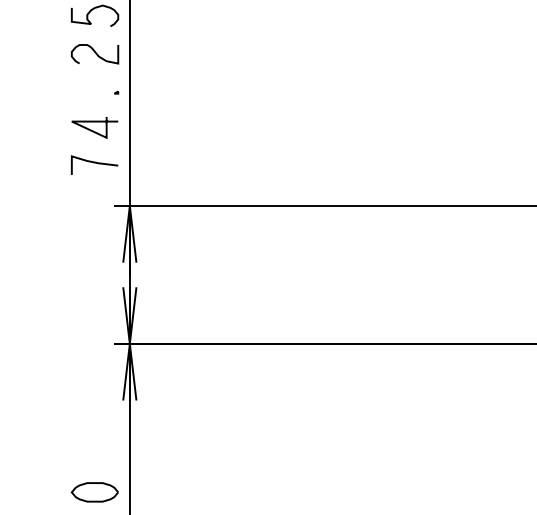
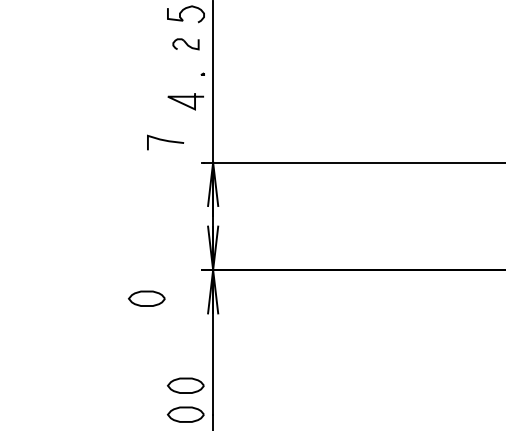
part: (94, 54) -> (185, 44), size x0.7
curve: (94, 163) -> (165, 141), moved
part: (44, 380) -> (146, 298), added

